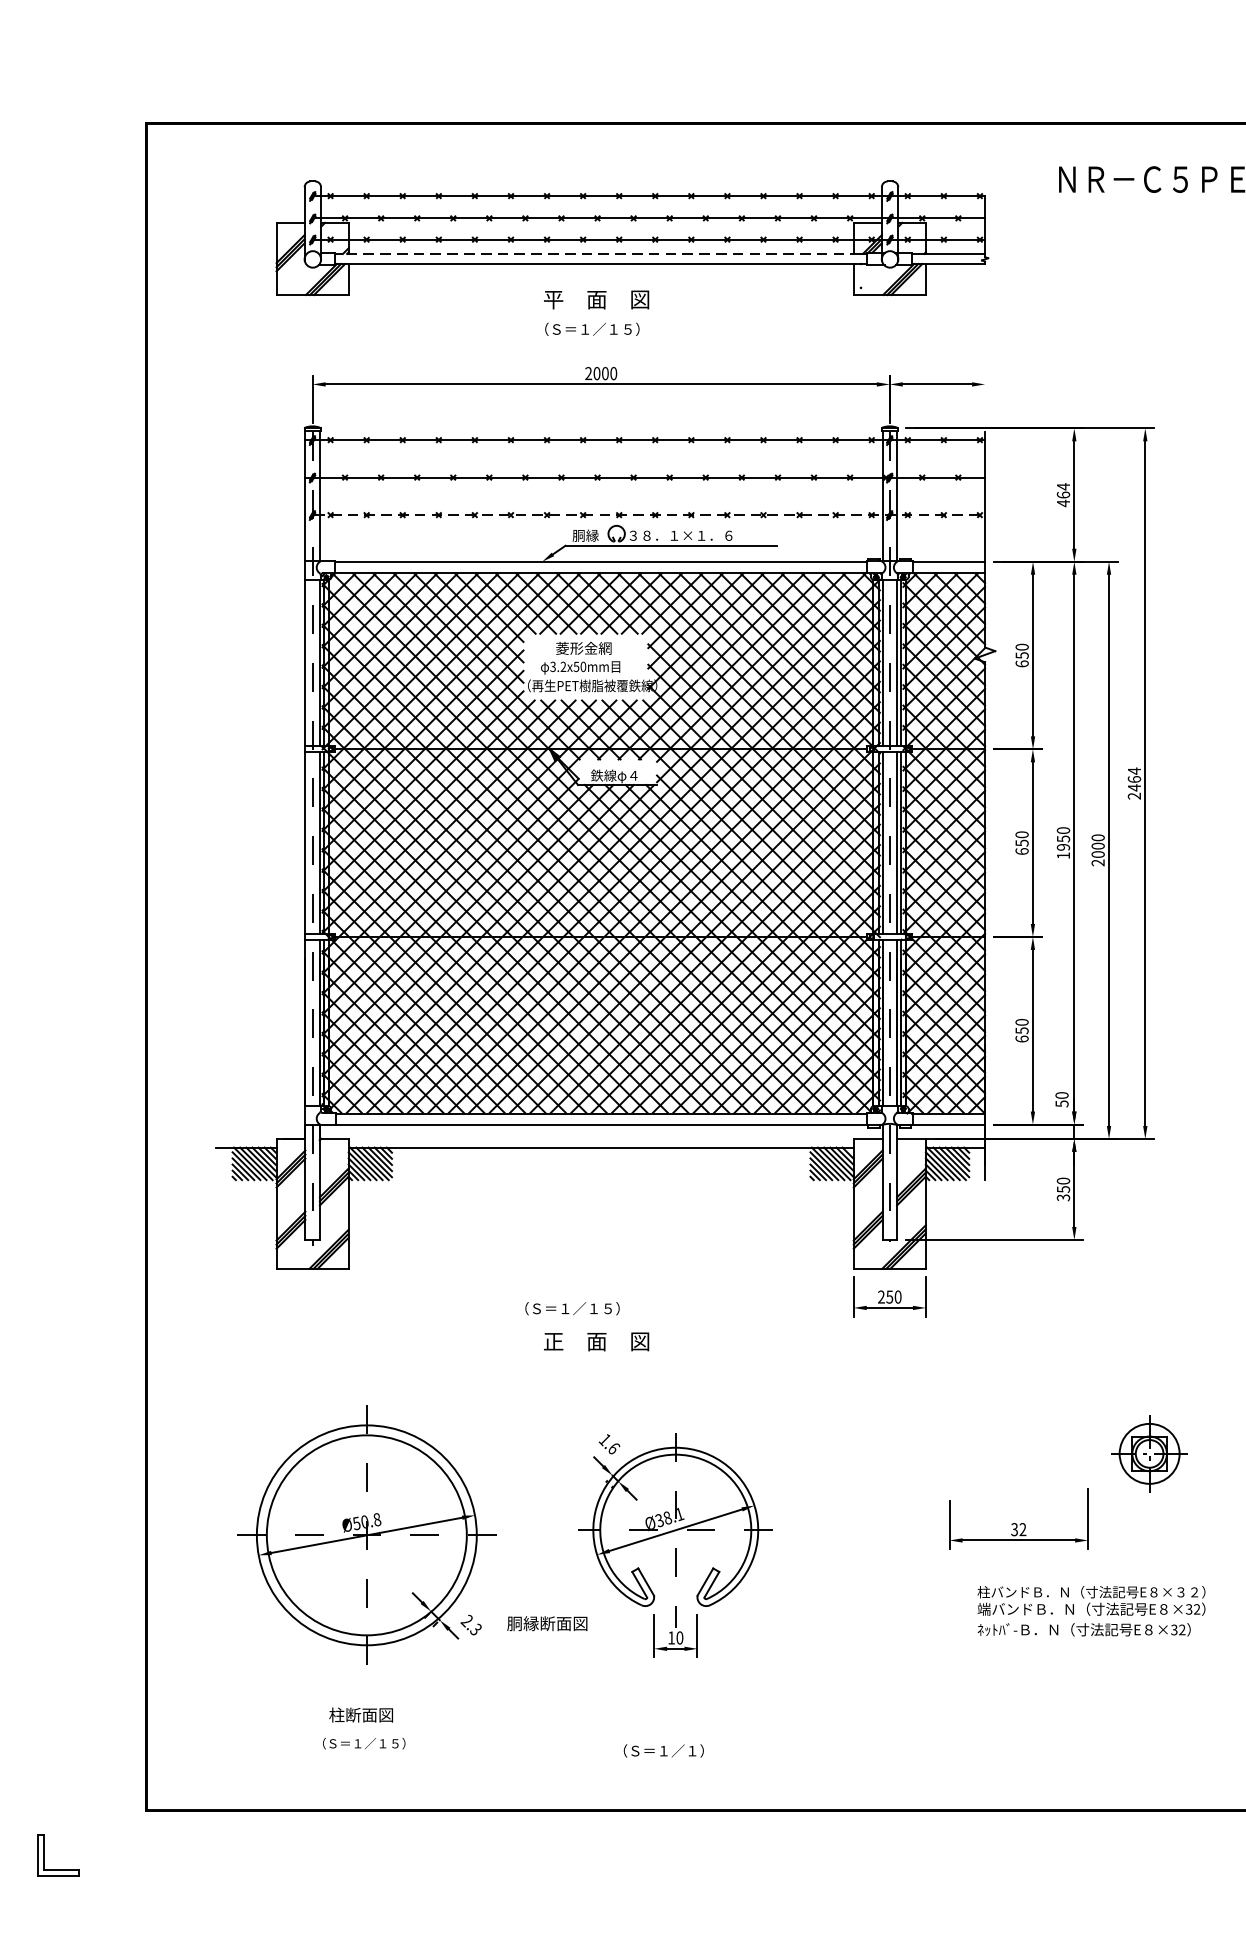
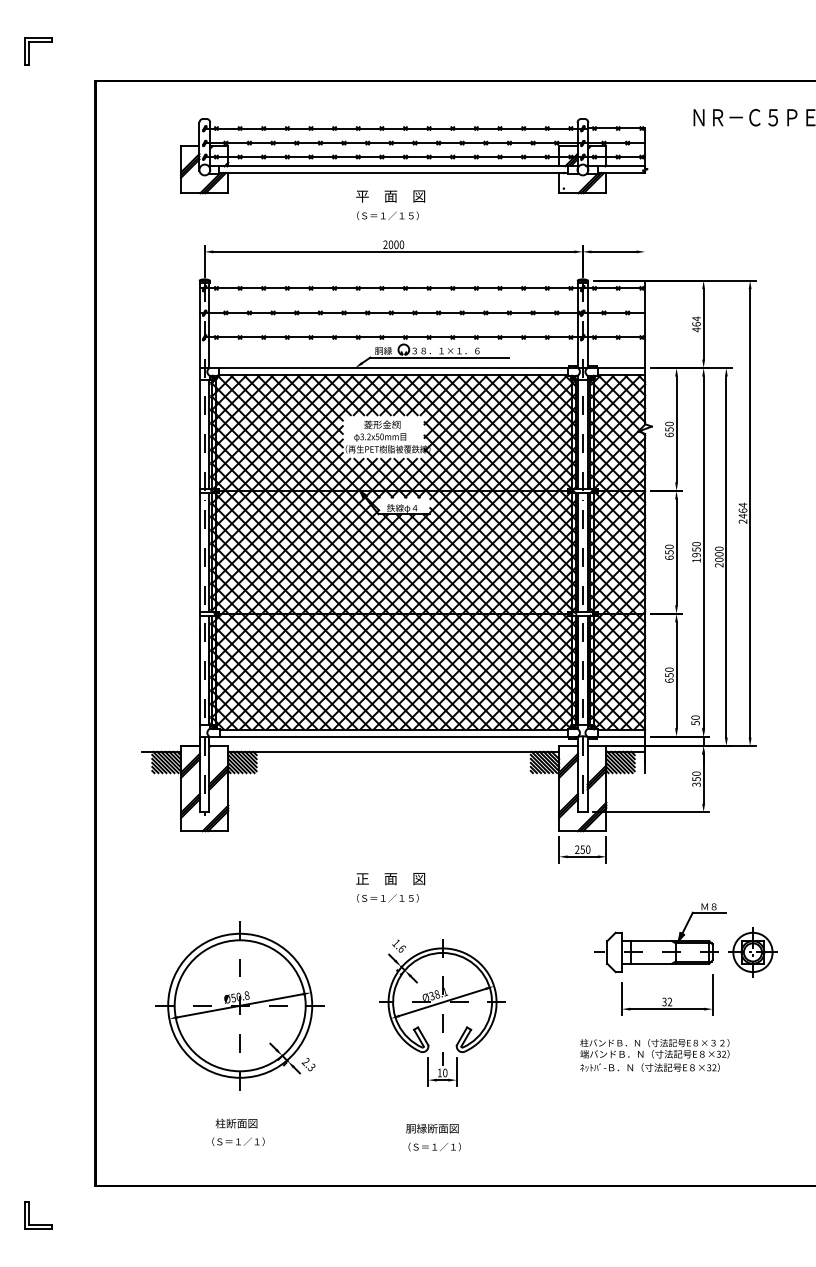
part: (58, 64) -> (38, 42), added
line: (600, 254) -> (393, 166), dashed -> solid
line: (649, 515) -> (425, 337), dashed -> solid
text: (571, 1308) -> (387, 898), moved
part: (1008, 1432) -> (660, 938), added
text: (1090, 1611) -> (654, 1055), moved
text: (547, 1623) -> (432, 1128), moved
text: (364, 1742) -> (238, 1141), （Ｓ＝１／１５） -> （Ｓ＝１／１）

